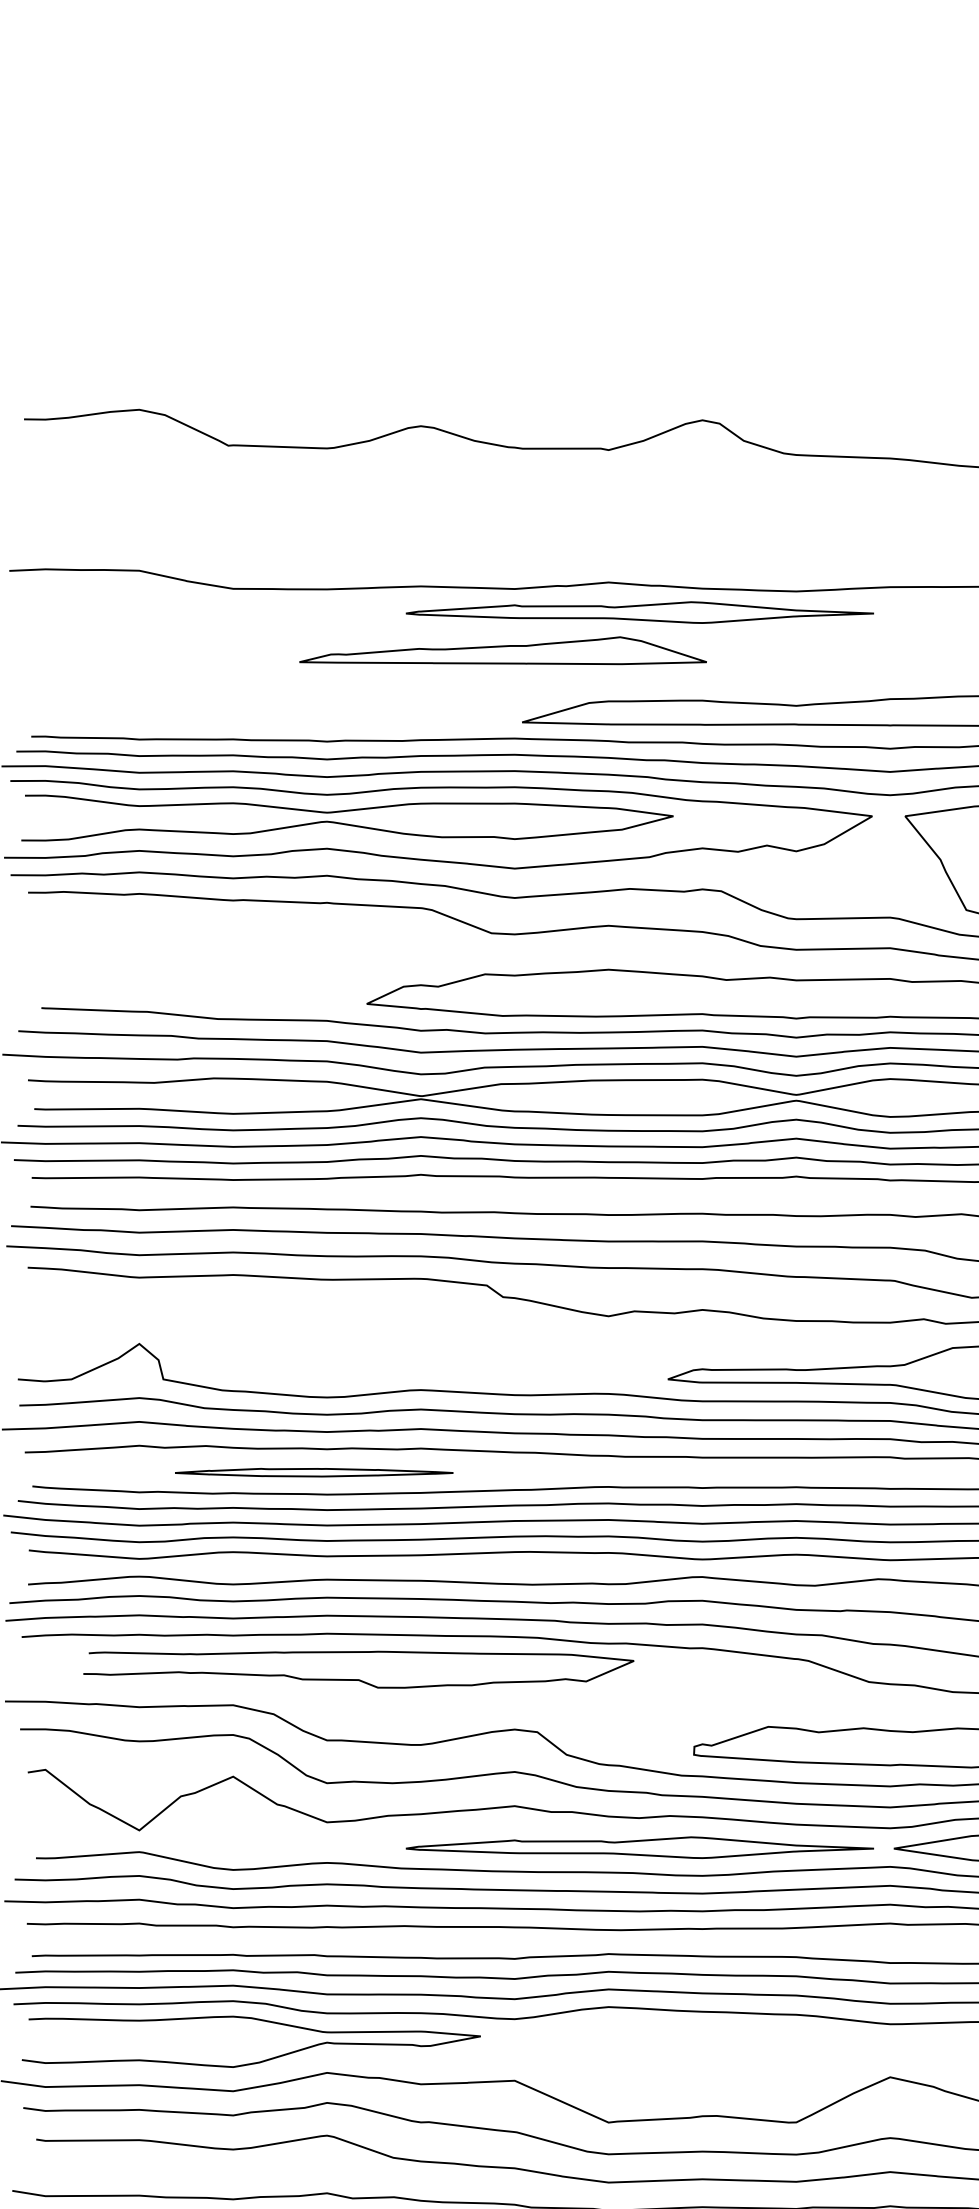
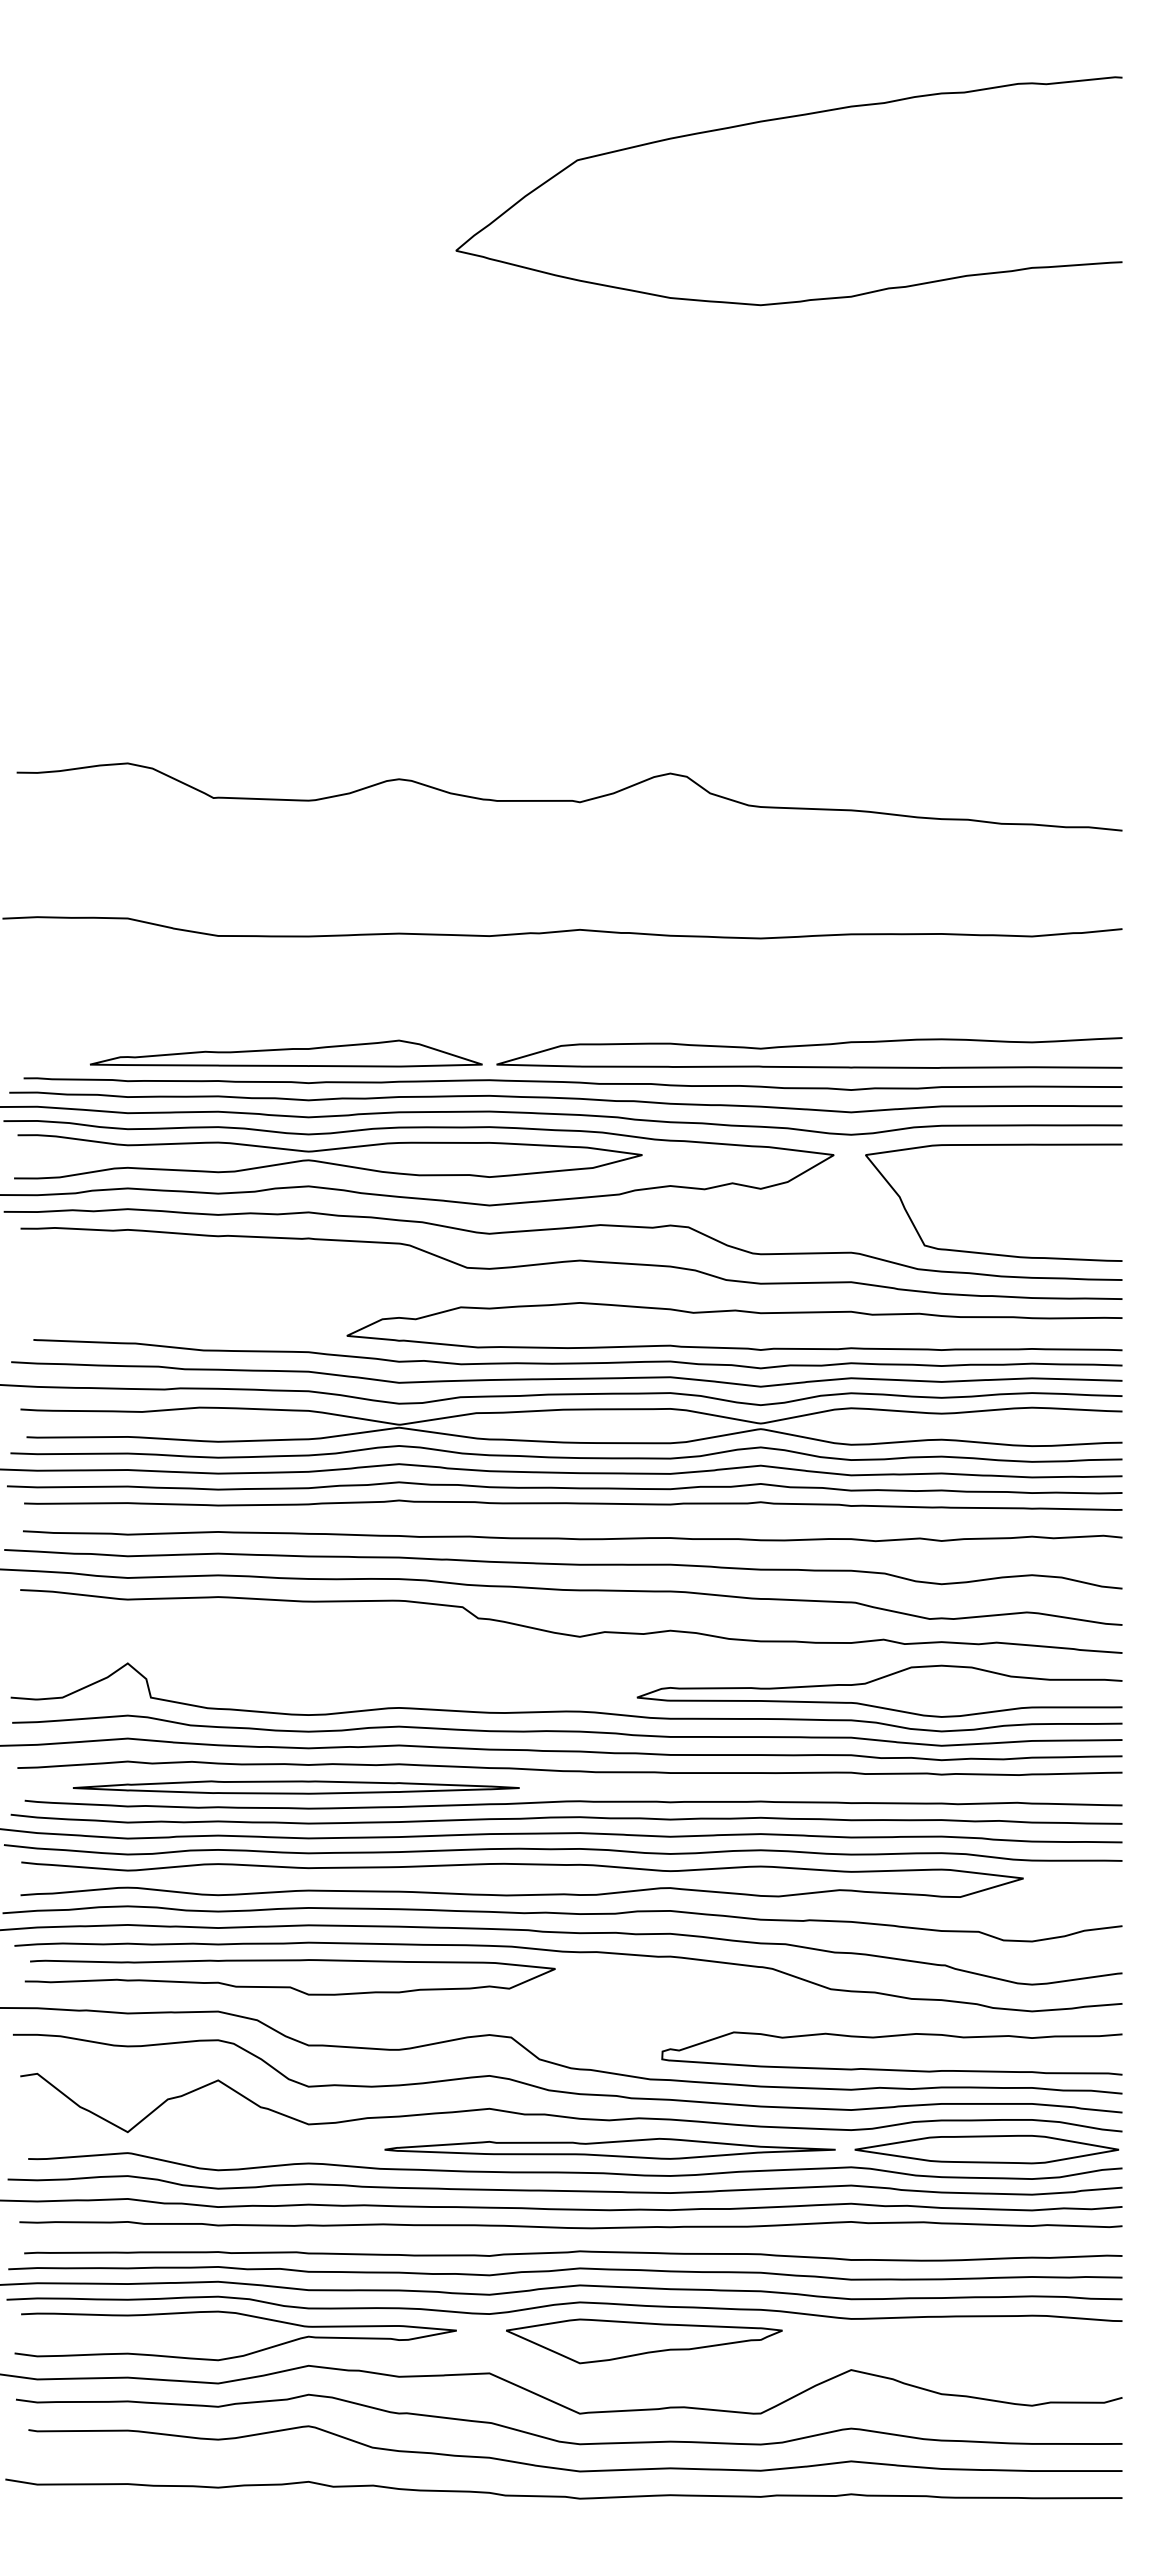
part: (639, 612) -> (609, 958), removed
part: (502, 650) -> (285, 1053), moved
part: (313, 1472) -> (295, 1787), size x1.67
curve: (358, 1679) -> (289, 1986), moved
part: (675, 2047) -> (644, 2341), added

